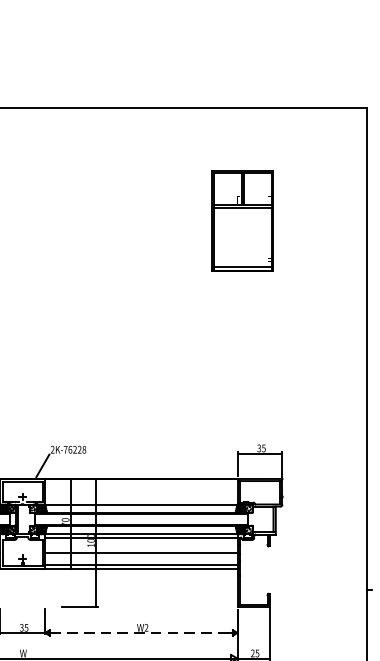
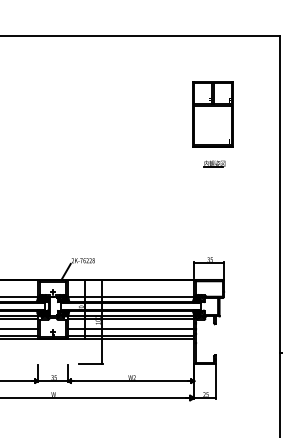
part: (242, 221) -> (212, 114), moved
part: (268, 301) -> (214, 163), added
line: (141, 633) -> (131, 381), dashed -> solid

